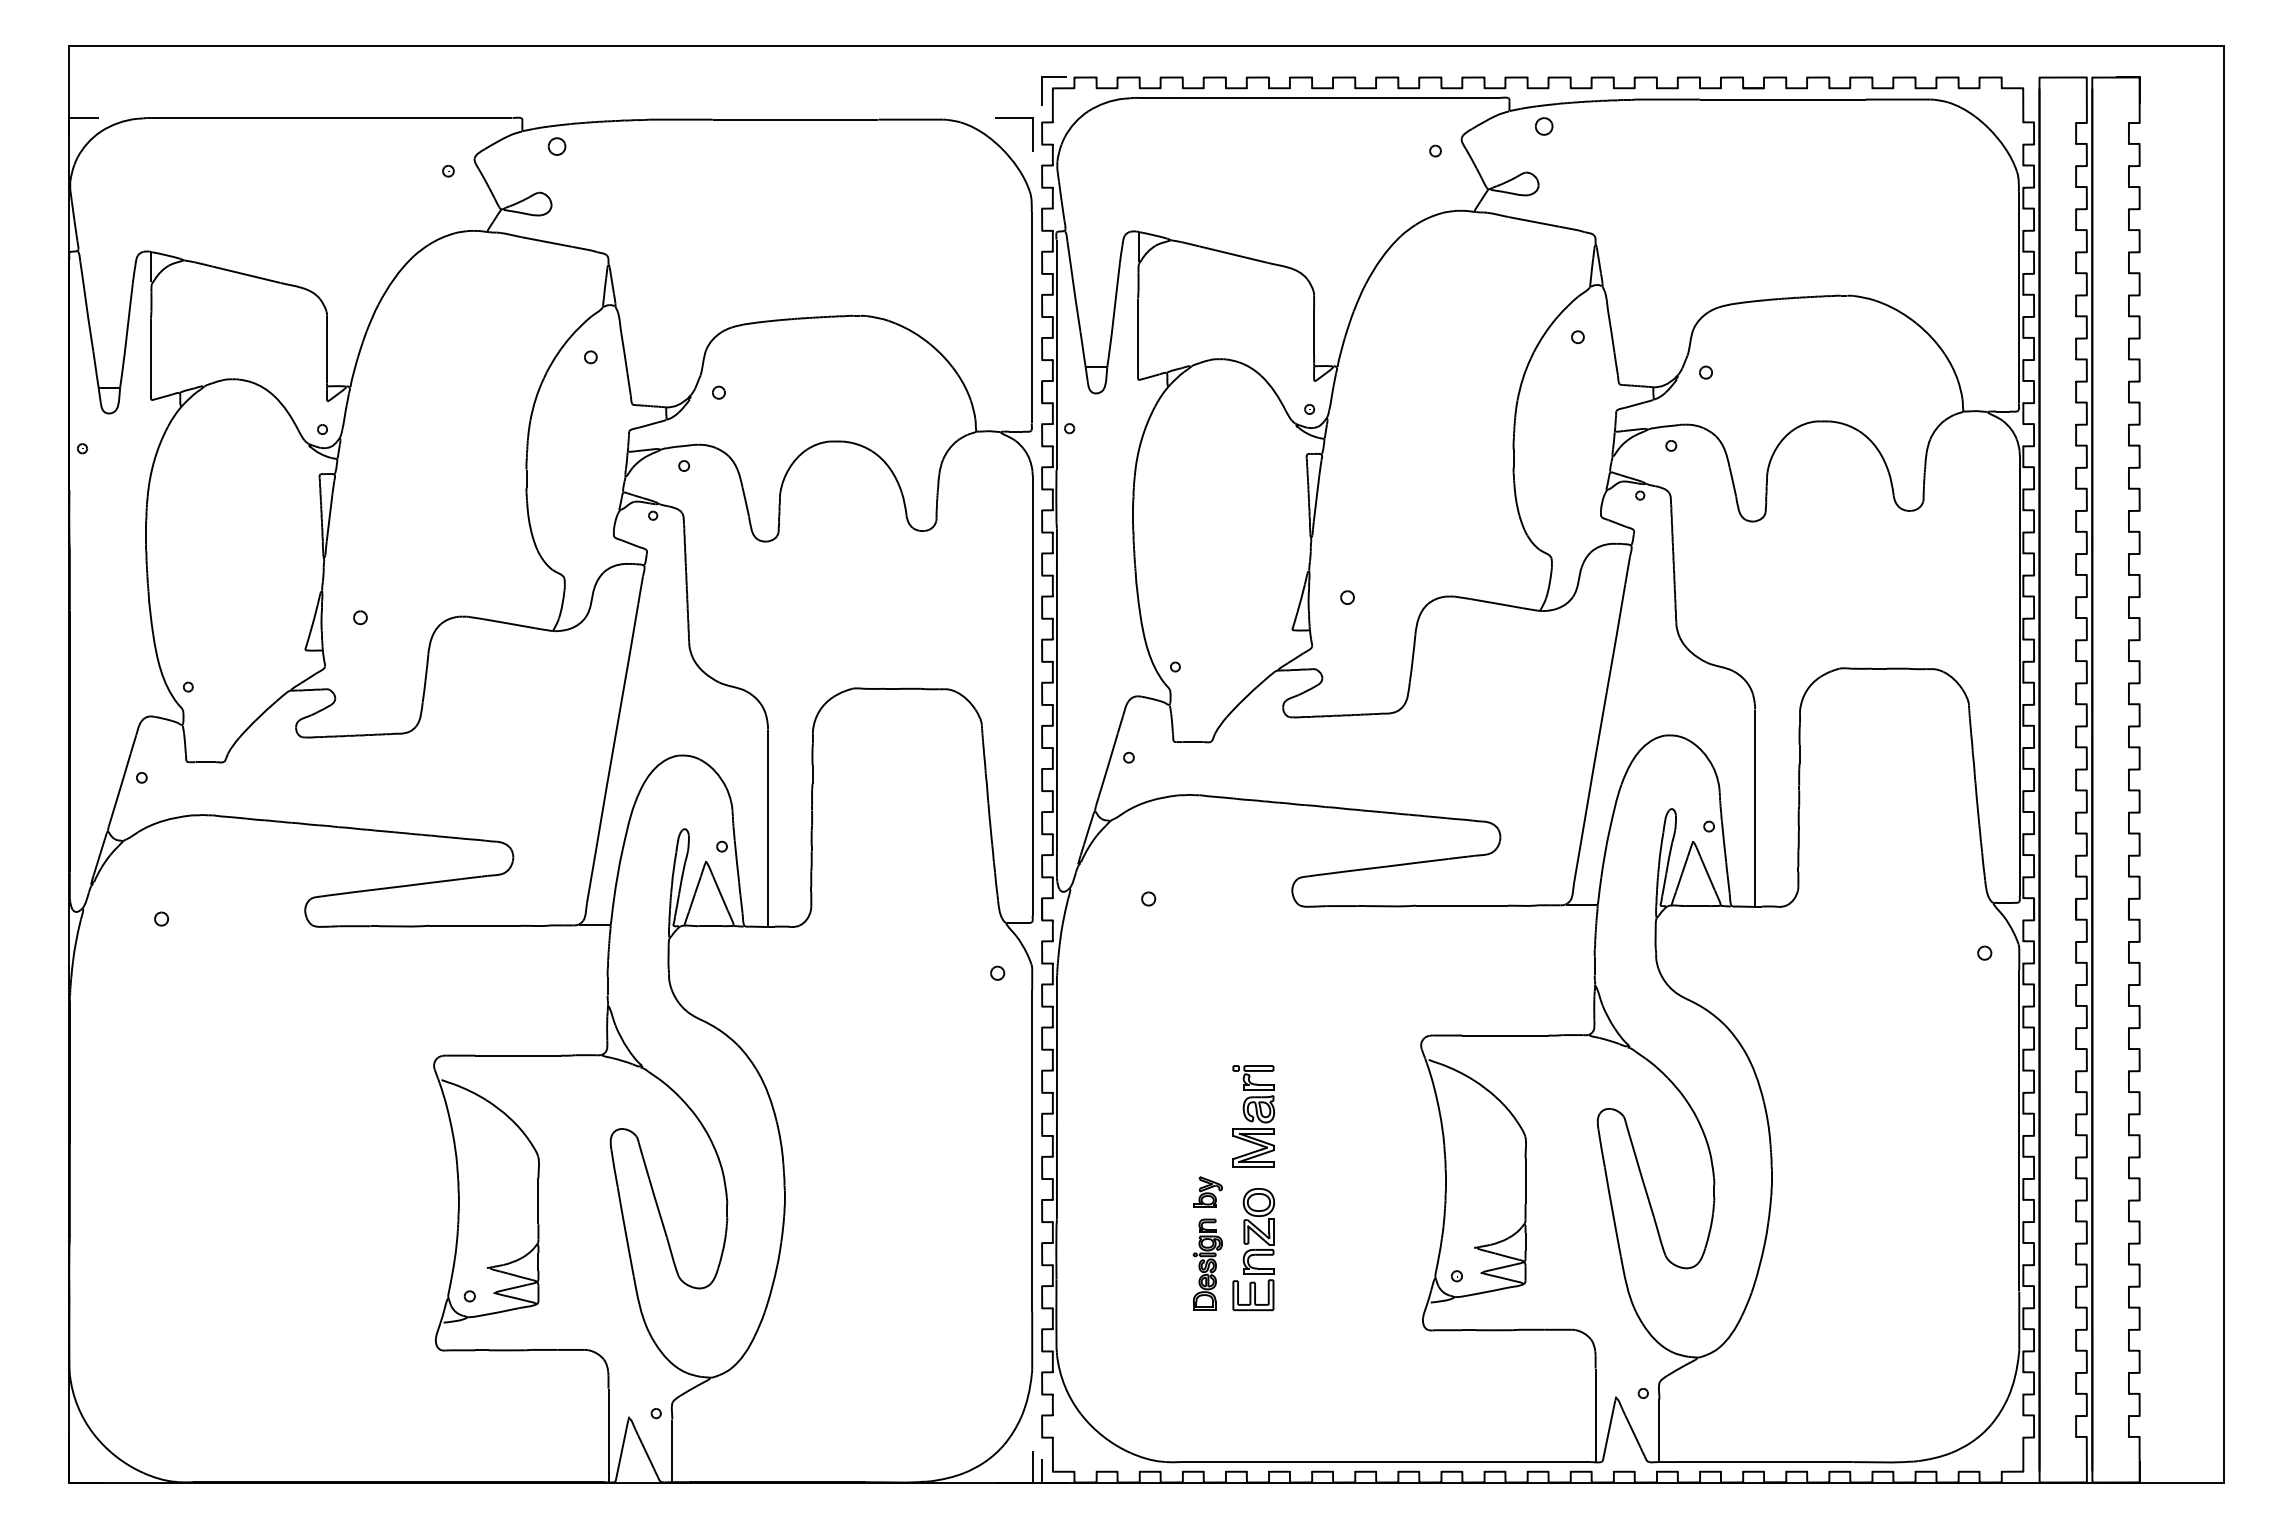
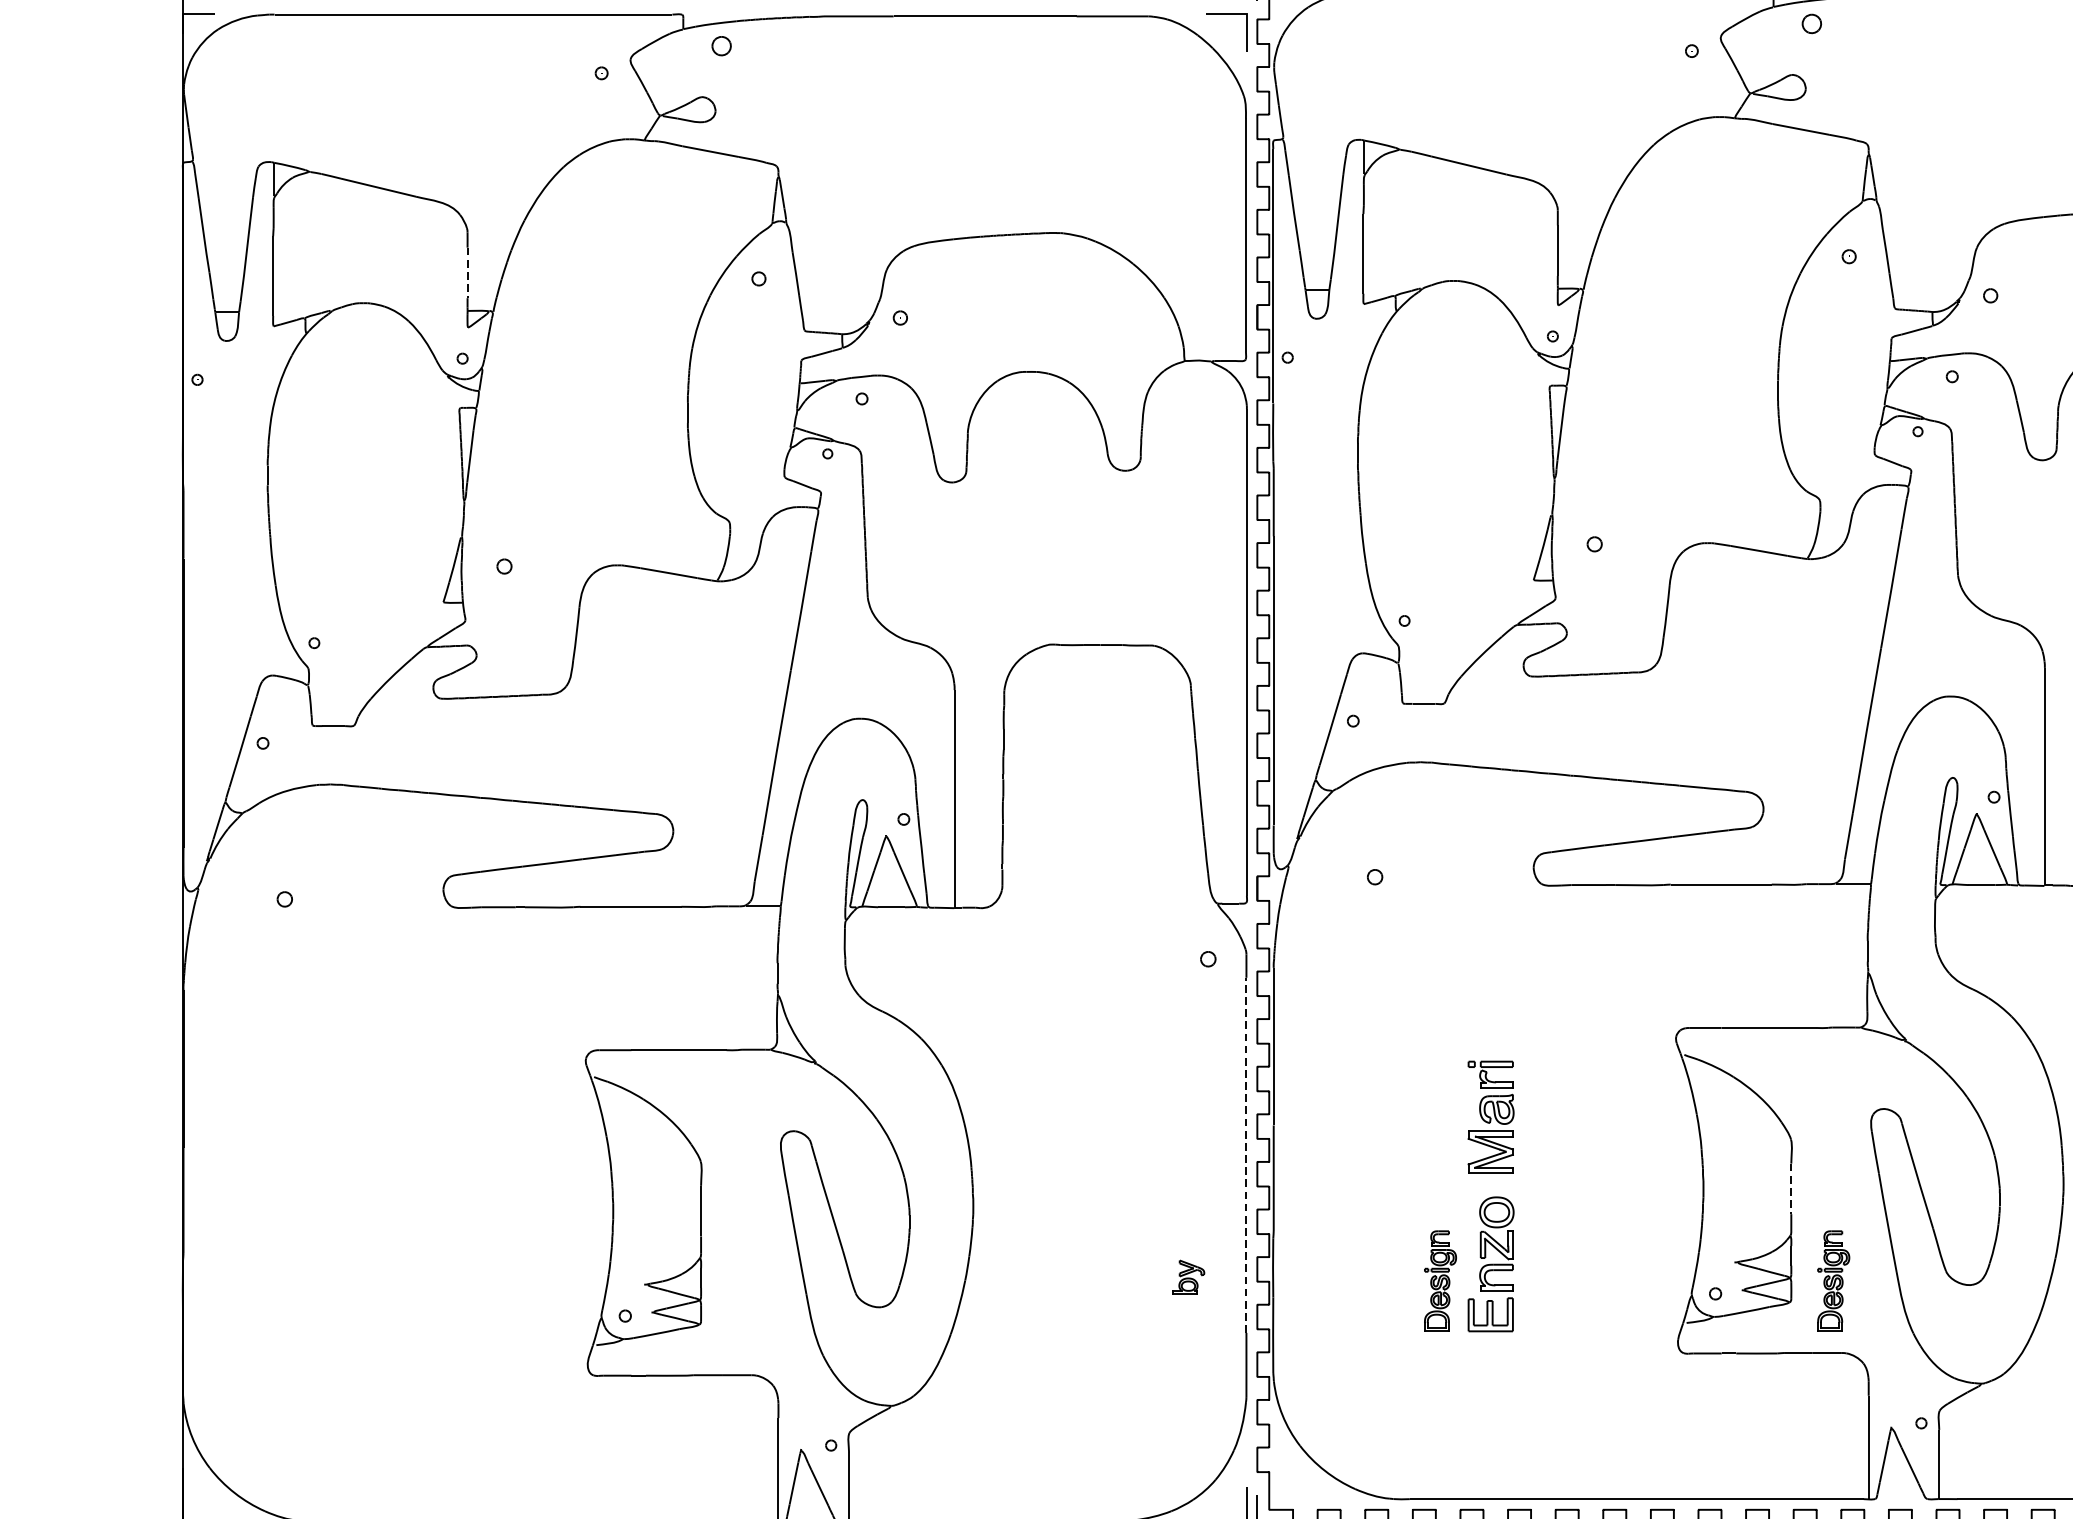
line: (327, 351) -> (468, 272), solid -> dashed
line: (1032, 1149) -> (1246, 1153), solid -> dashed
line: (1525, 1181) -> (1791, 1189), solid -> dashed
part: (1207, 1191) -> (1188, 1276), moved
part: (1563, 1264) -> (1833, 1280), added

